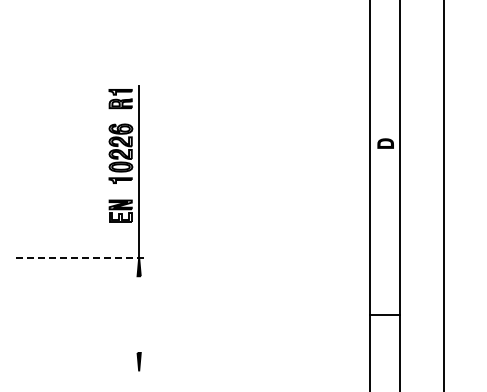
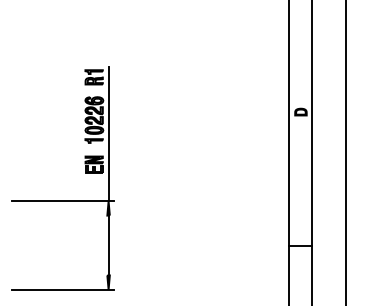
line: (81, 257) -> (63, 200), dashed -> solid
line: (139, 314) -> (108, 245), added
line: (80, 371) -> (62, 289), added

